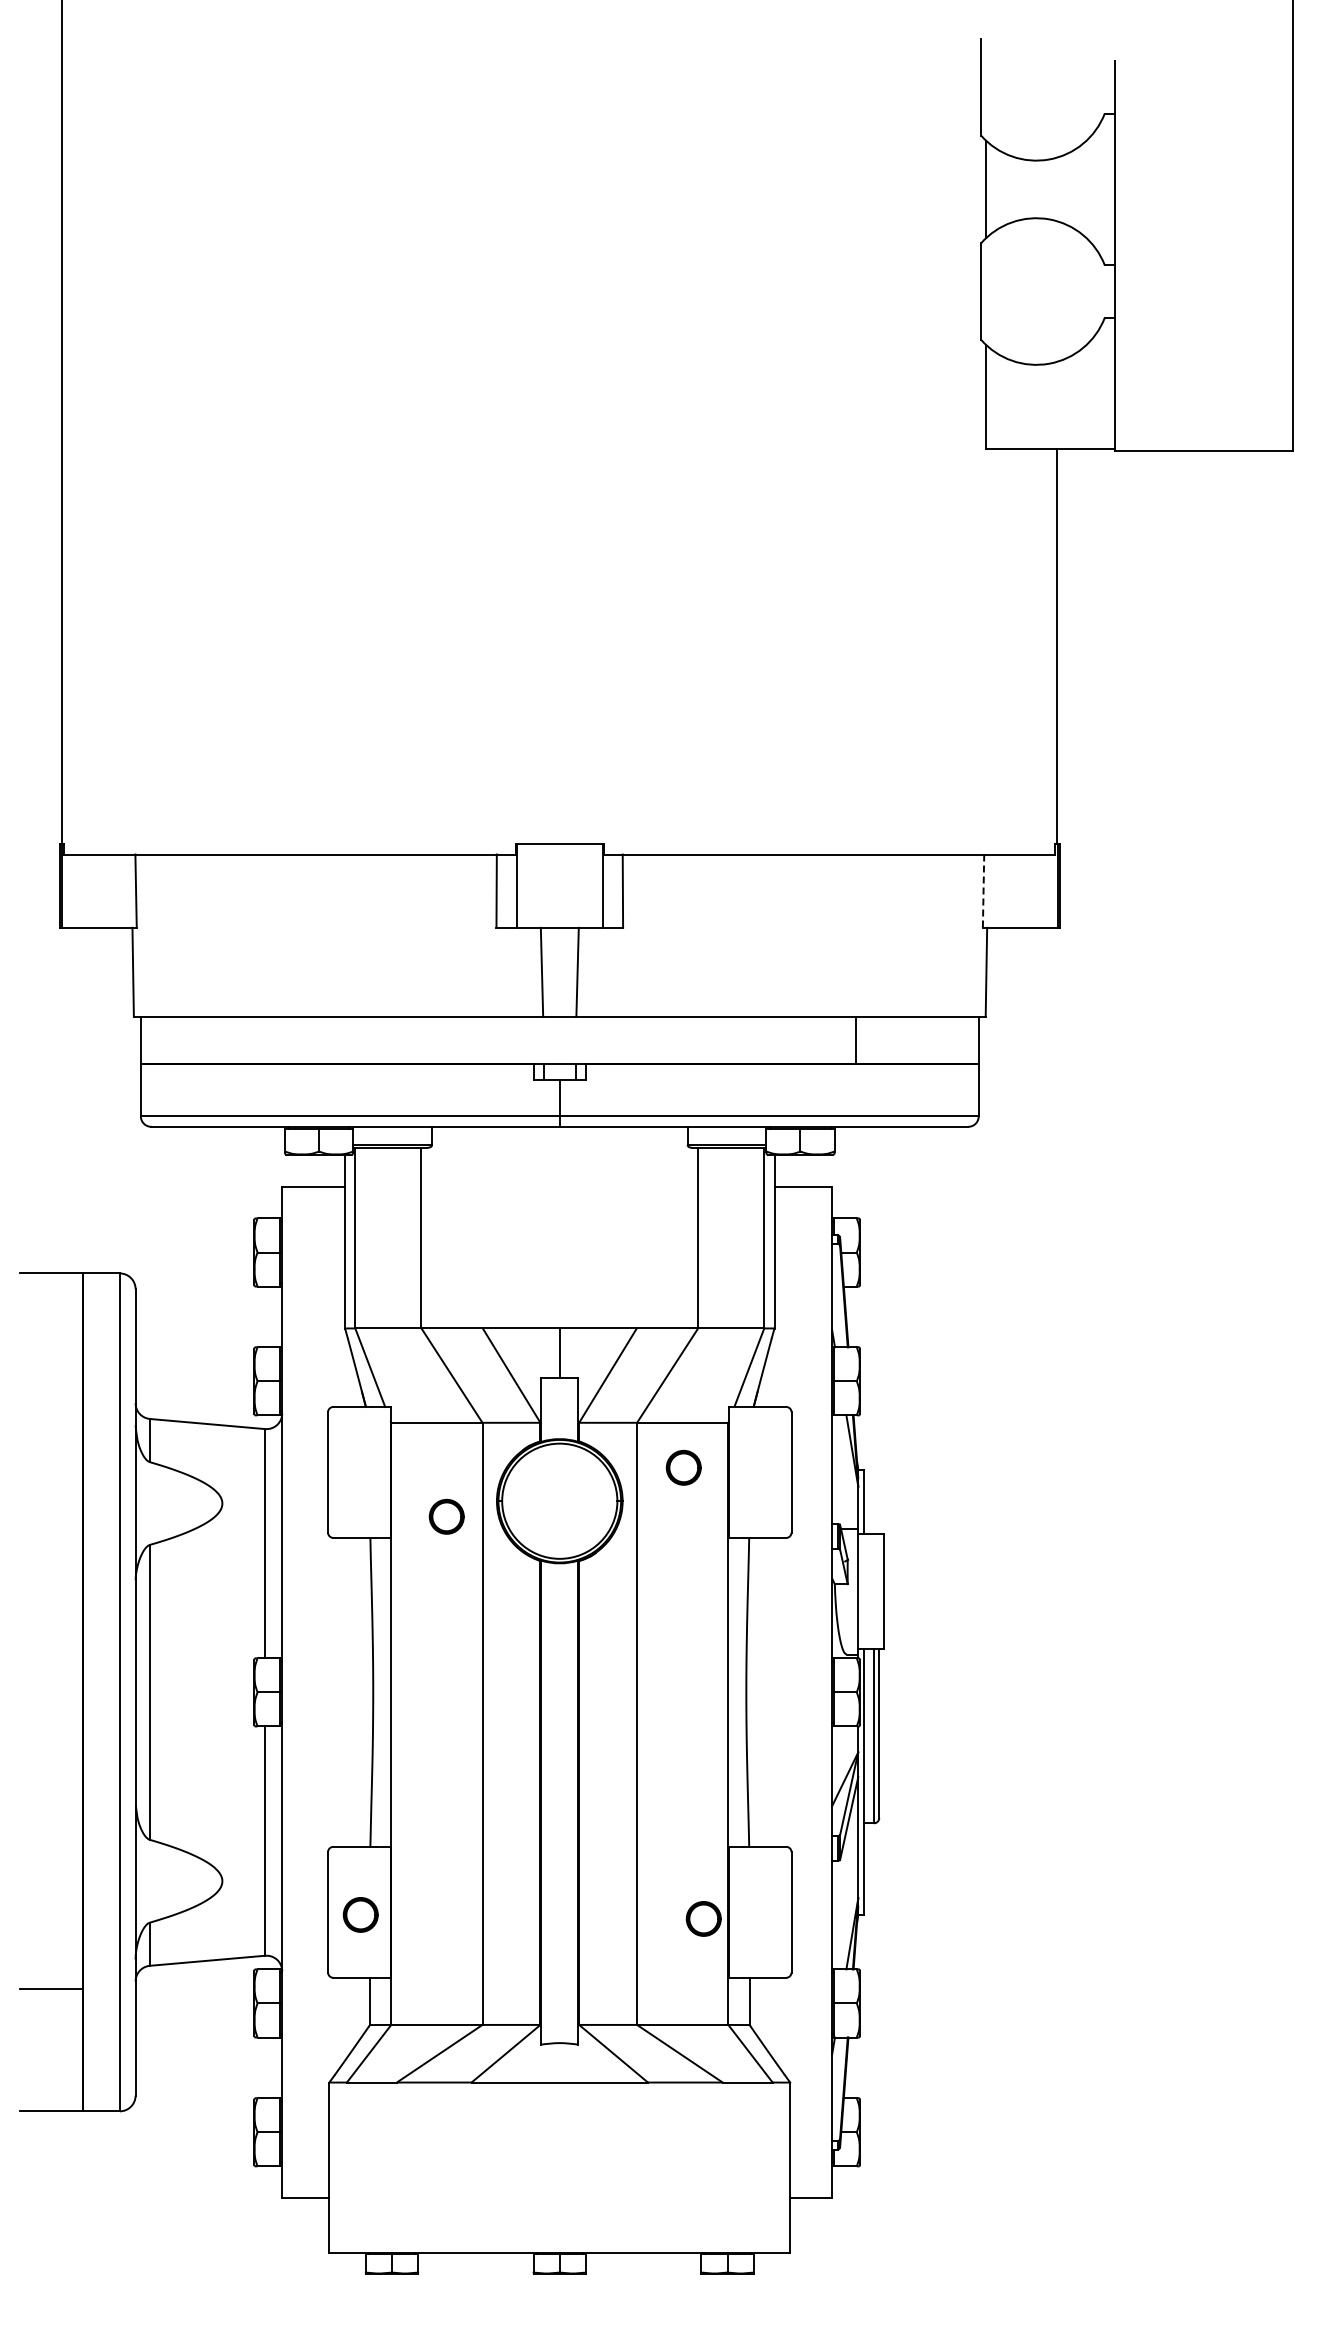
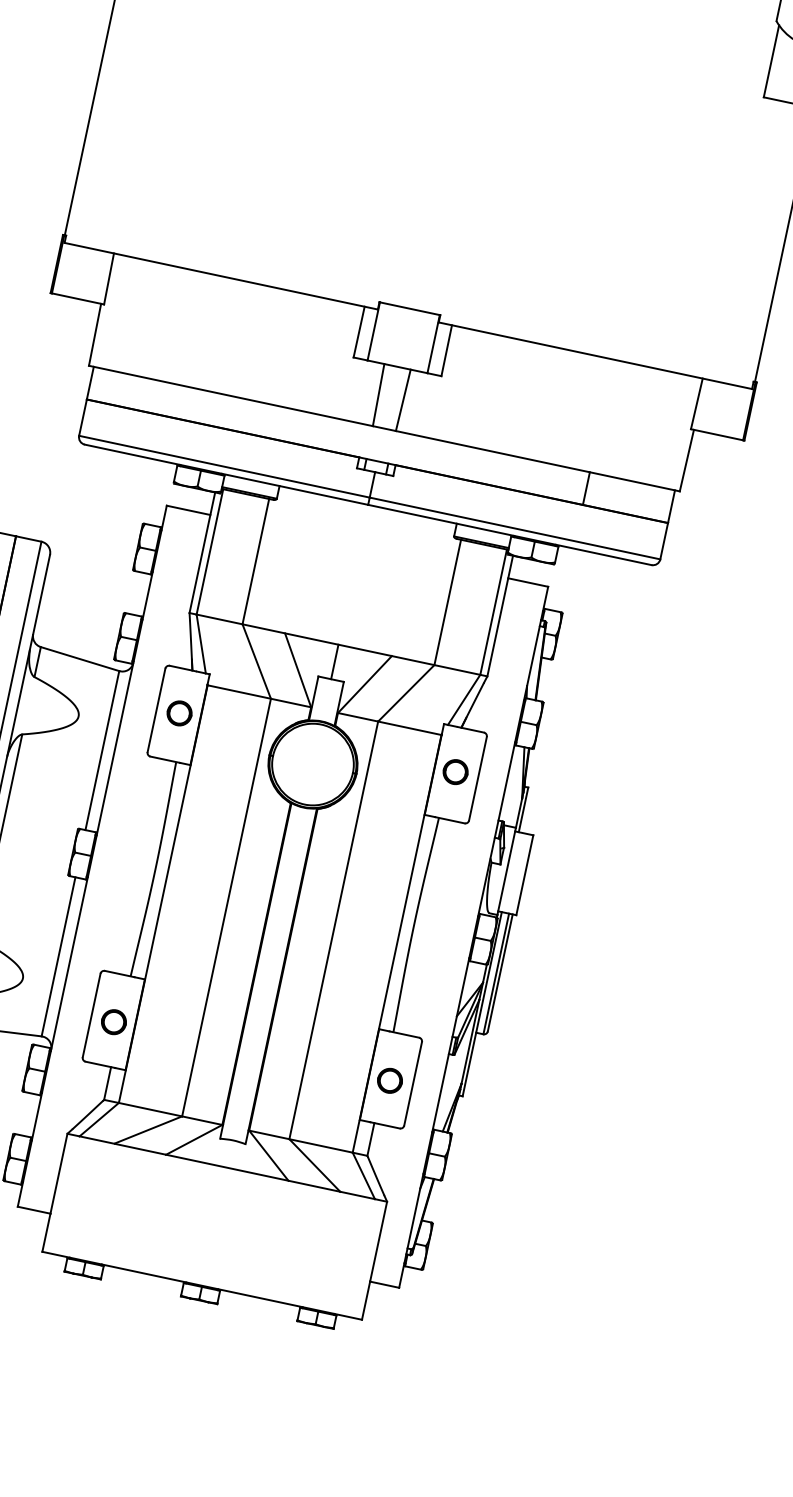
line: (983, 891) -> (696, 404), dashed -> solid
part: (683, 1467) -> (455, 771), moved
part: (446, 1516) -> (179, 713), moved
part: (703, 1918) -> (389, 1080), moved

